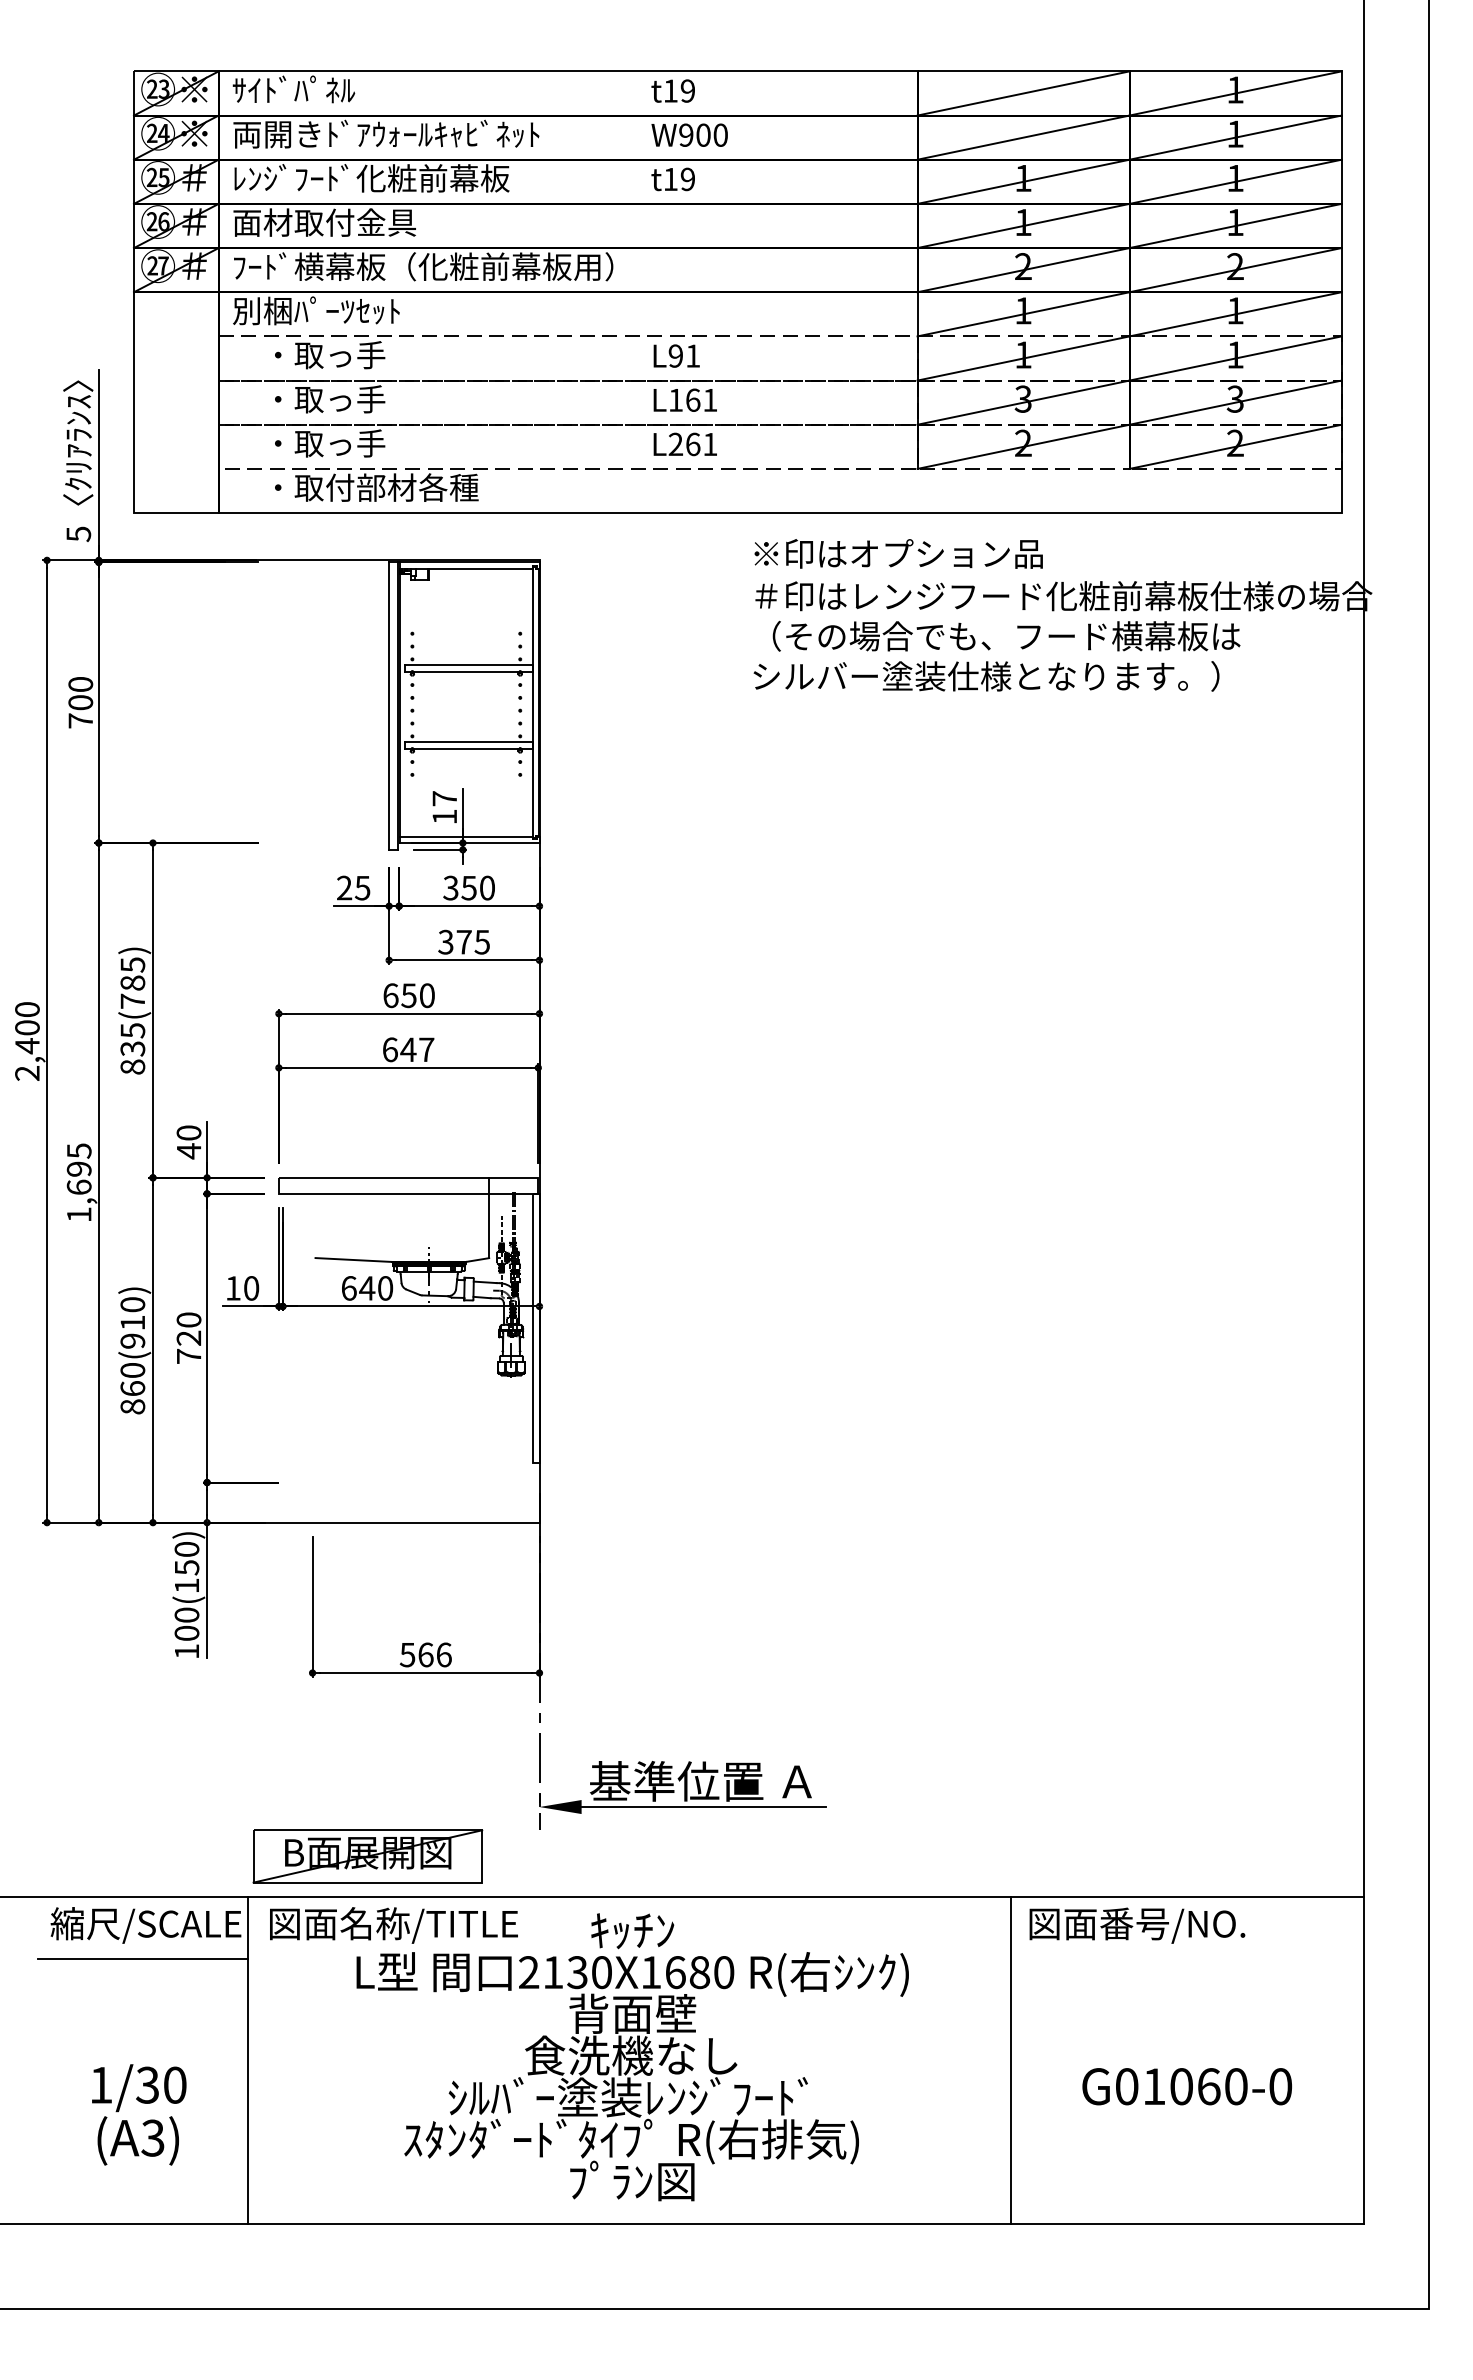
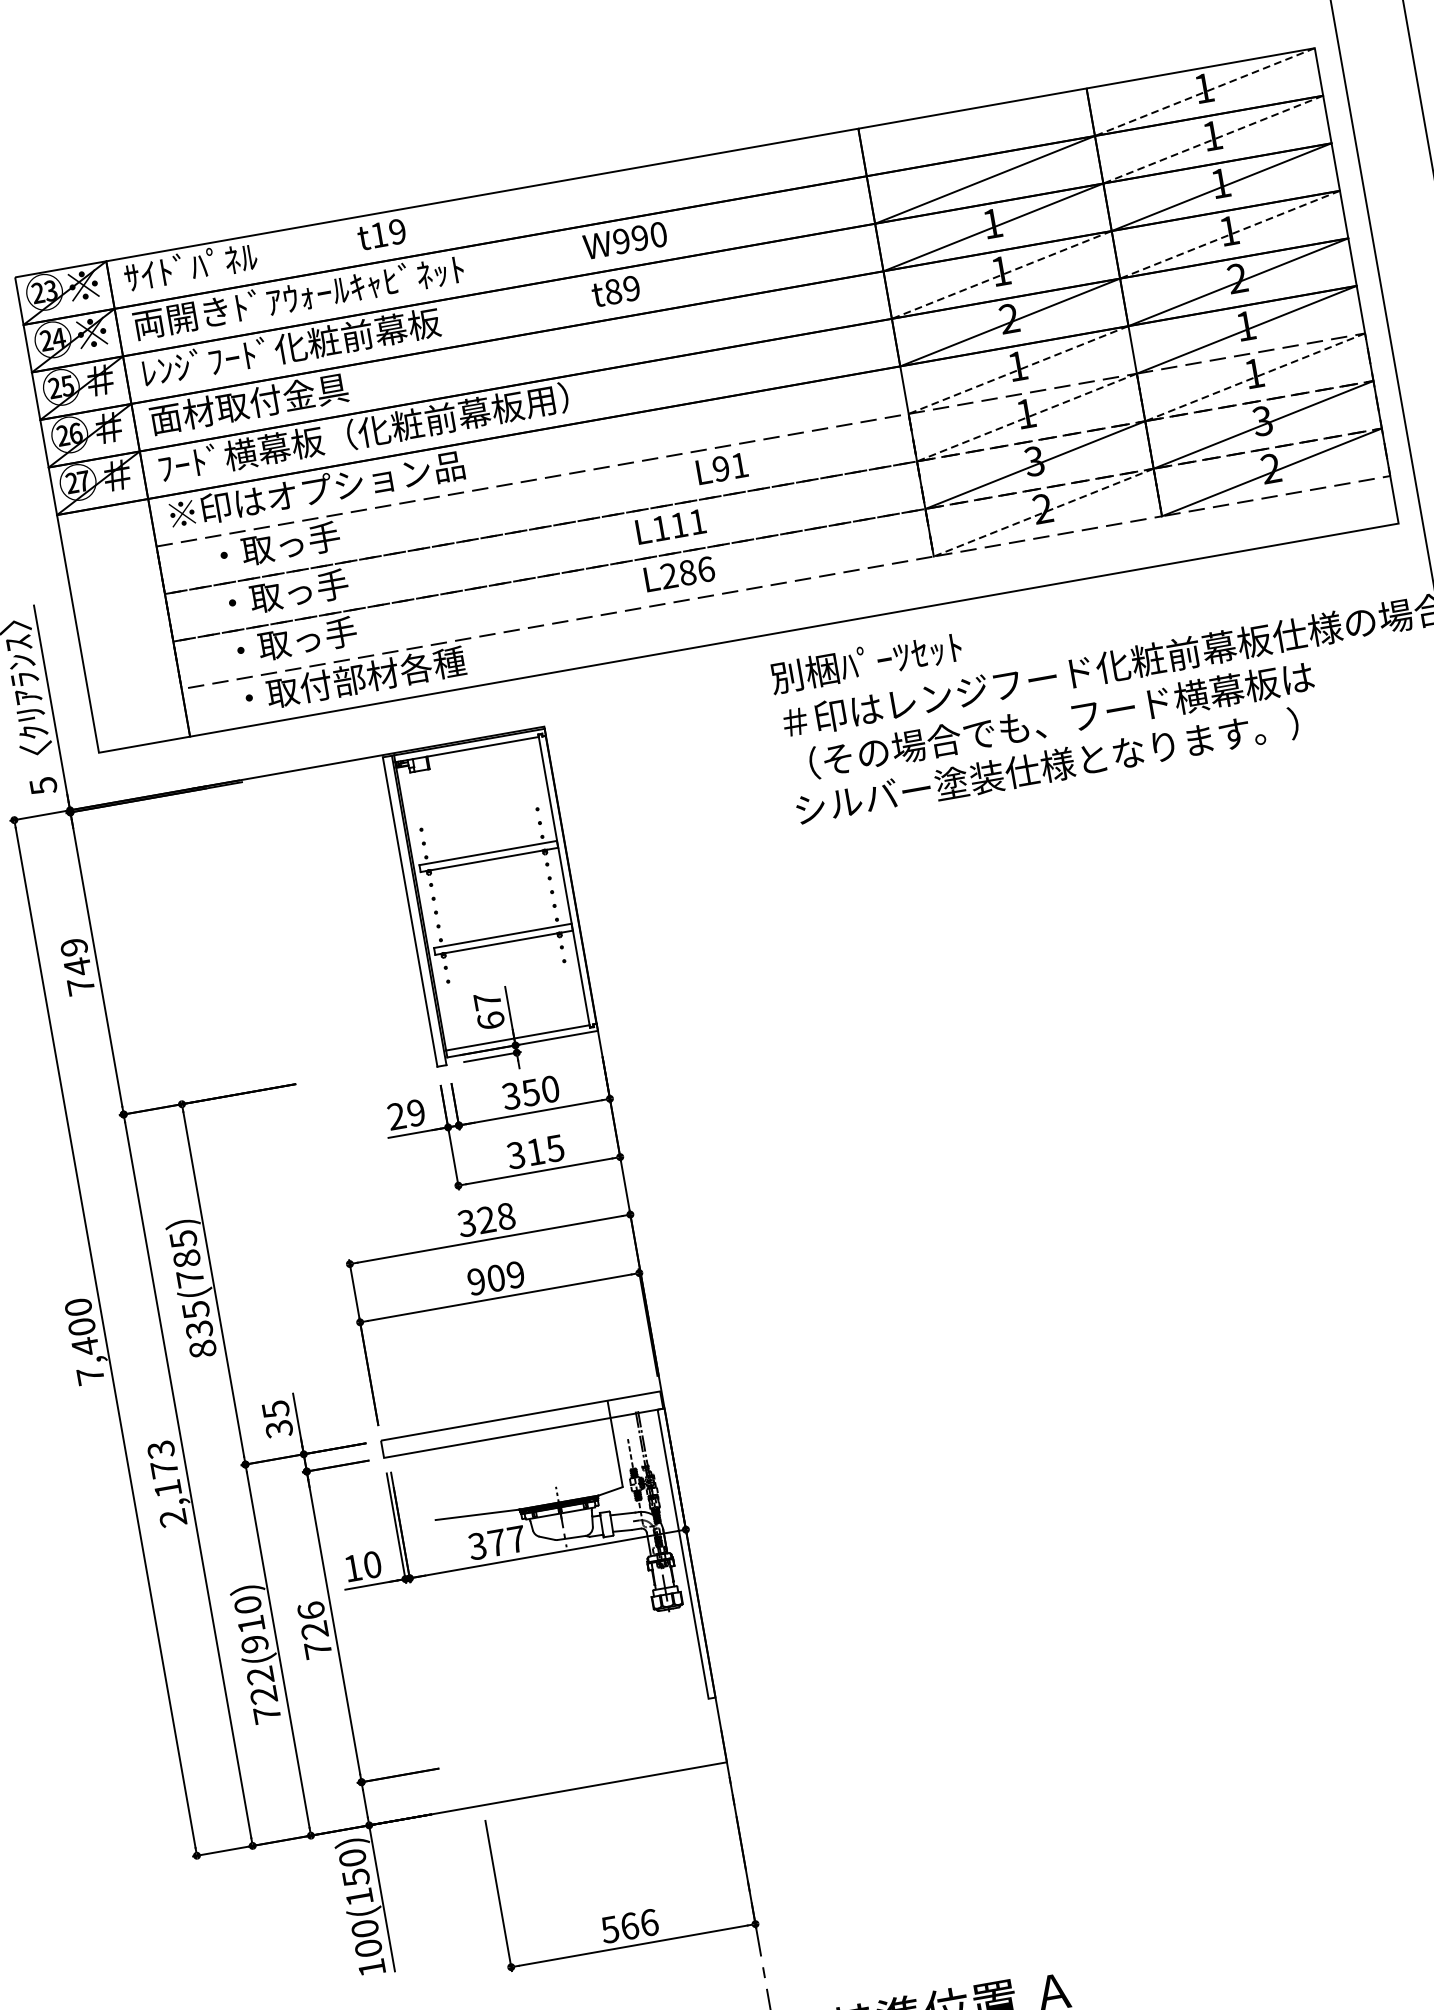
text: (672, 90) -> (380, 234), moved
line: (1023, 93) -> (976, 132), removed
line: (1235, 93) -> (1204, 92), solid -> dashed
text: (703, 134) -> (640, 237), W900 -> W990
line: (1235, 137) -> (1213, 139), solid -> dashed
text: (670, 179) -> (613, 291), t19 -> t89
line: (1023, 226) -> (1001, 275), solid -> dashed
line: (1235, 226) -> (1230, 235), solid -> dashed
text: (370, 310) -> (315, 489), 別梱ﾊﾟｰﾂｾｯﾄ -> ※印はオプション品
line: (1023, 314) -> (1018, 370), solid -> dashed
text: (676, 355) -> (721, 468), moved
line: (1023, 358) -> (1026, 417), solid -> dashed
line: (1235, 358) -> (1255, 377), solid -> dashed
text: (693, 399) -> (679, 524), L161 -> L111
text: (701, 444) -> (696, 571), L261 -> L286
line: (1023, 446) -> (1043, 512), solid -> dashed
text: (896, 553) -> (927, 651), ※印はオプション品 -> 別梱ﾊﾟｰﾂｾｯﾄ
text: (80, 694) -> (75, 958), 700 -> 749
text: (444, 816) -> (490, 1020), 17 -> 67
text: (362, 887) -> (415, 1112), 25 -> 29
text: (463, 942) -> (535, 1152), 375 -> 315
text: (408, 995) -> (485, 1219), 650 -> 328
text: (408, 1049) -> (496, 1277), 647 -> 909
text: (27, 1072) -> (90, 1374), 2,400 -> 7,400
text: (188, 1142) -> (277, 1419), 40 -> 35
text: (78, 1182) -> (166, 1483), 1,695 -> 2,173
text: (367, 1288) -> (497, 1542), 640 -> 377
text: (188, 1319) -> (310, 1610), 720 -> 726
text: (132, 1388) -> (263, 1695), 860(910) -> 722(910)

